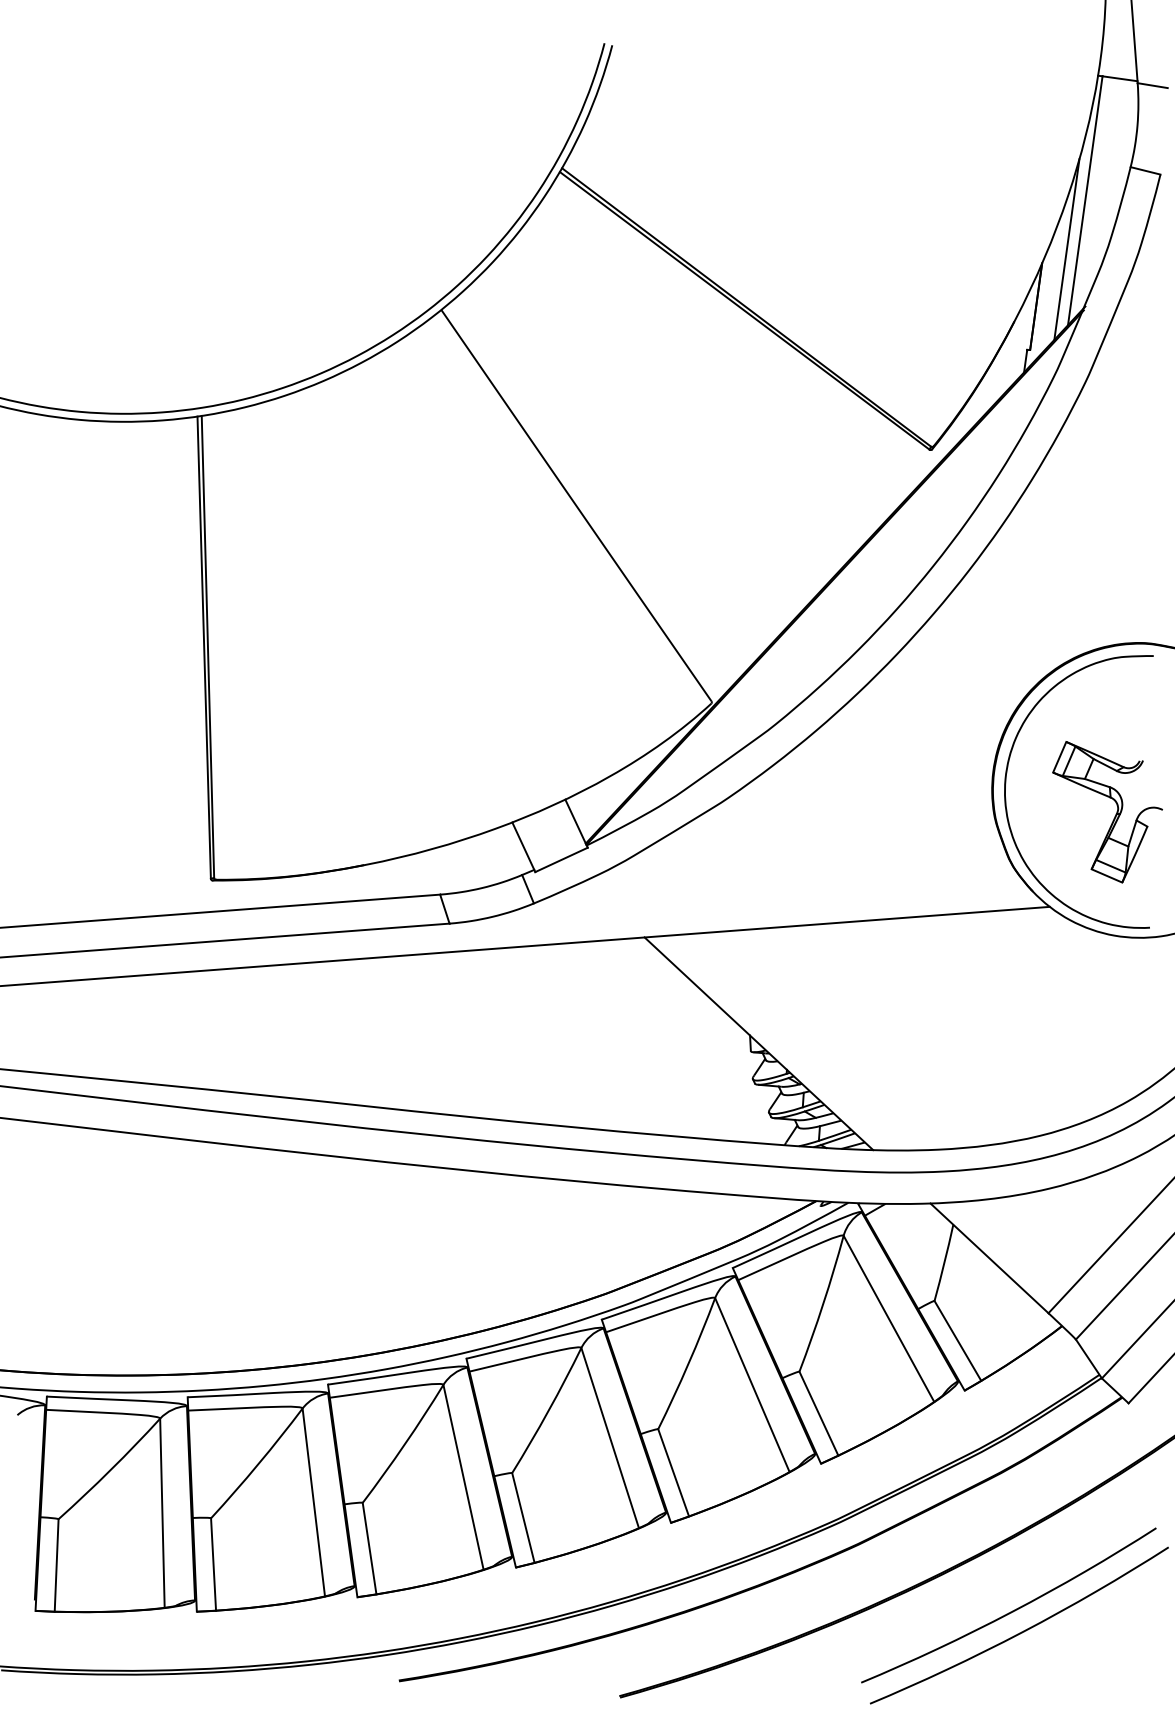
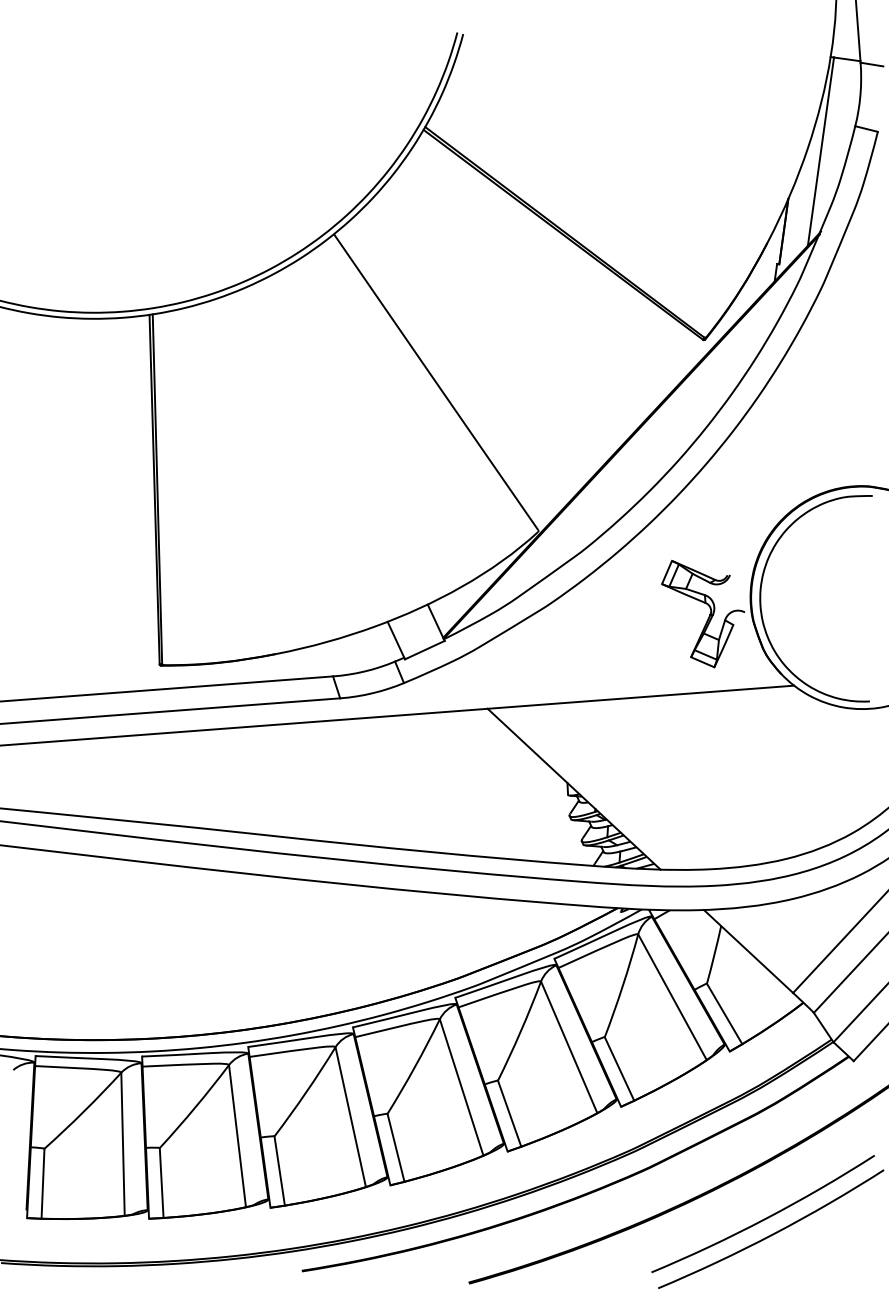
line: (1066, 249) -> (806, 188), removed
part: (1114, 816) -> (708, 617), moved

